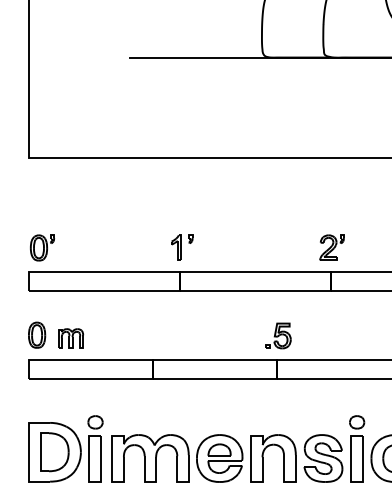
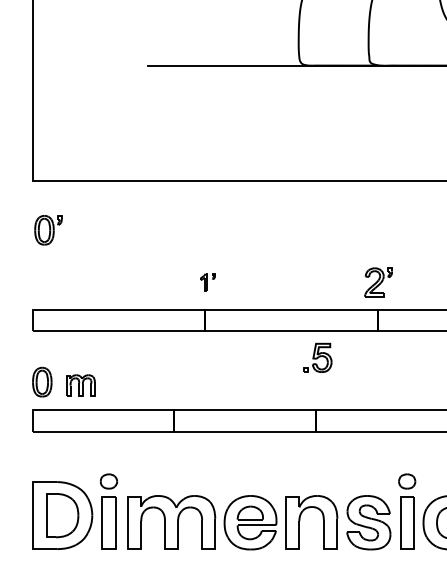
part: (42, 247) -> (48, 229), moved
part: (182, 247) -> (208, 282), size x0.6
part: (278, 335) -> (317, 357), moved

